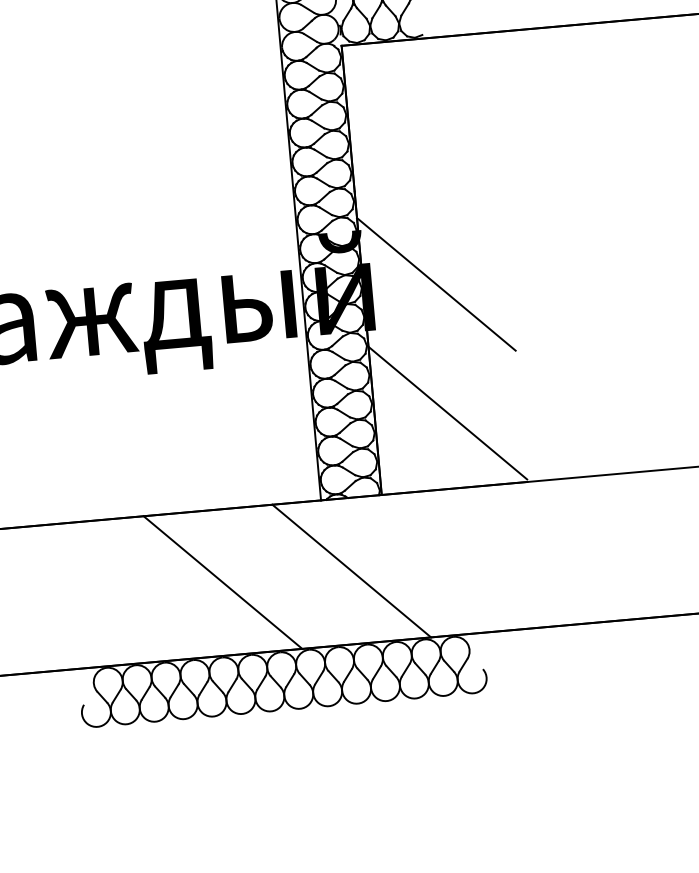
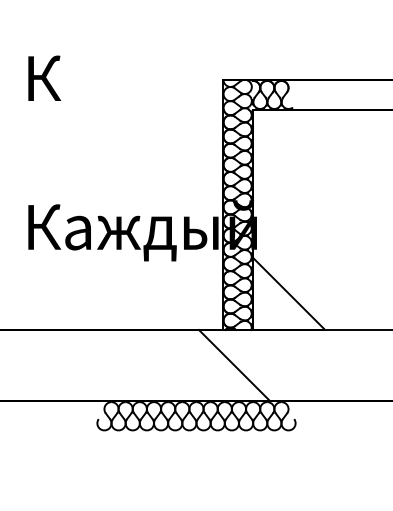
line: (434, 283) -> (287, 229), removed
line: (222, 582) -> (171, 365), removed

